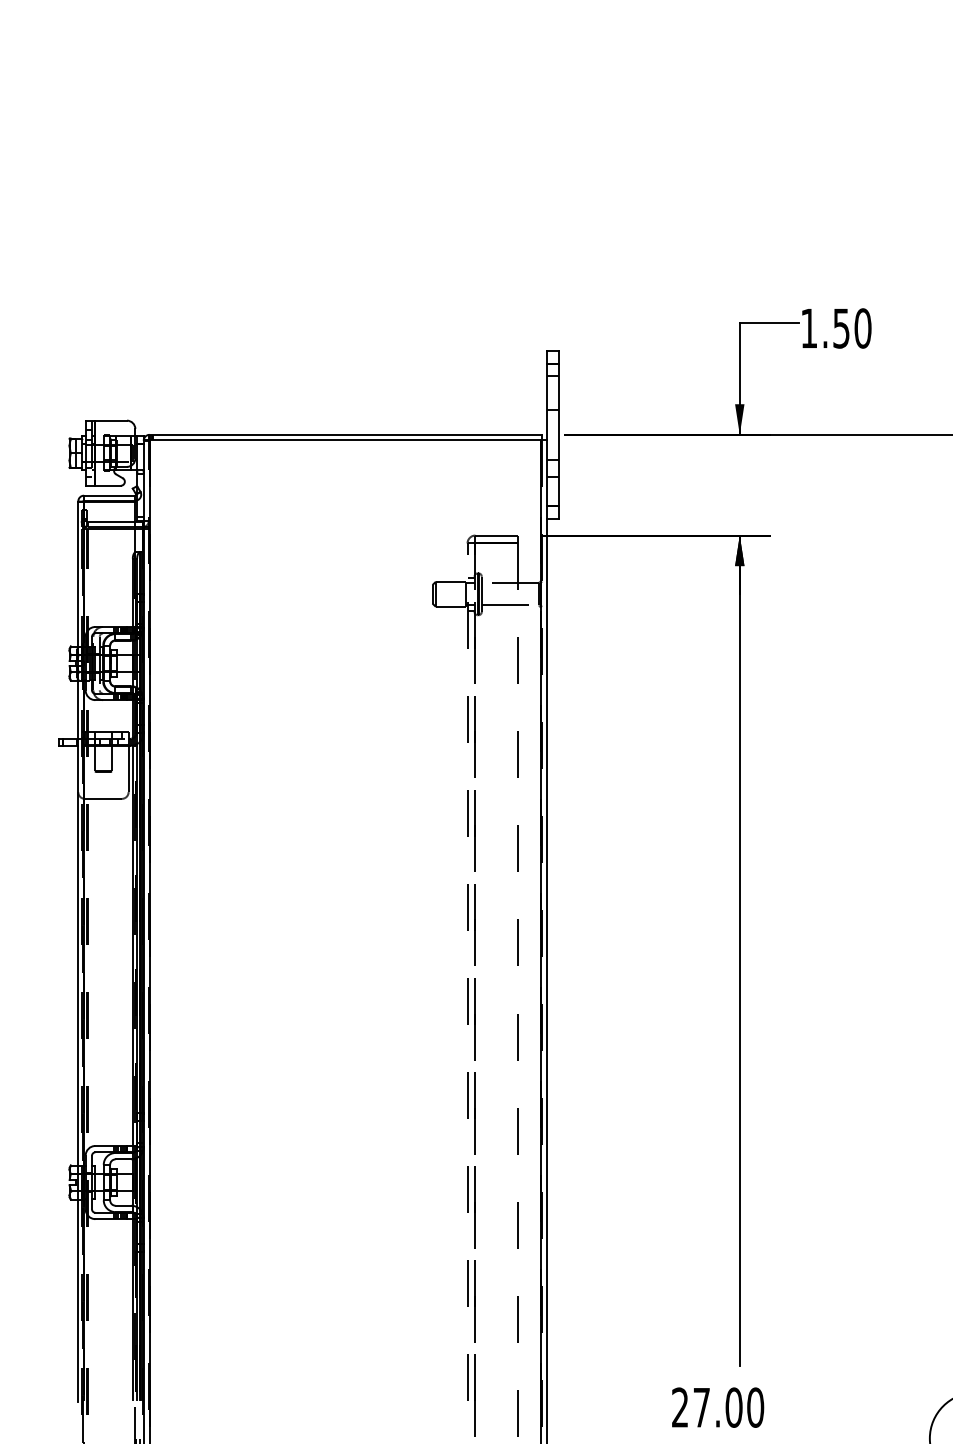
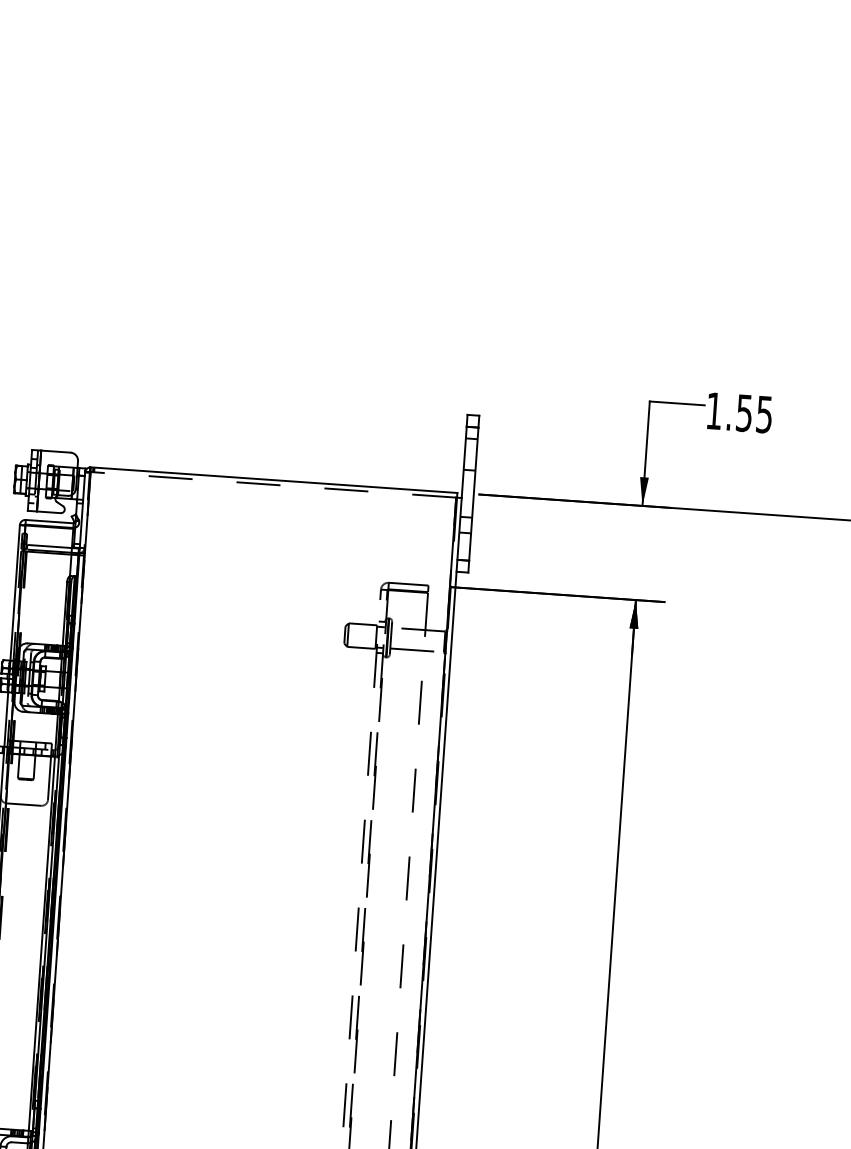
text: (862, 328) -> (764, 414), 1.50 -> 1.55
line: (345, 439) -> (273, 484), solid -> dashed

